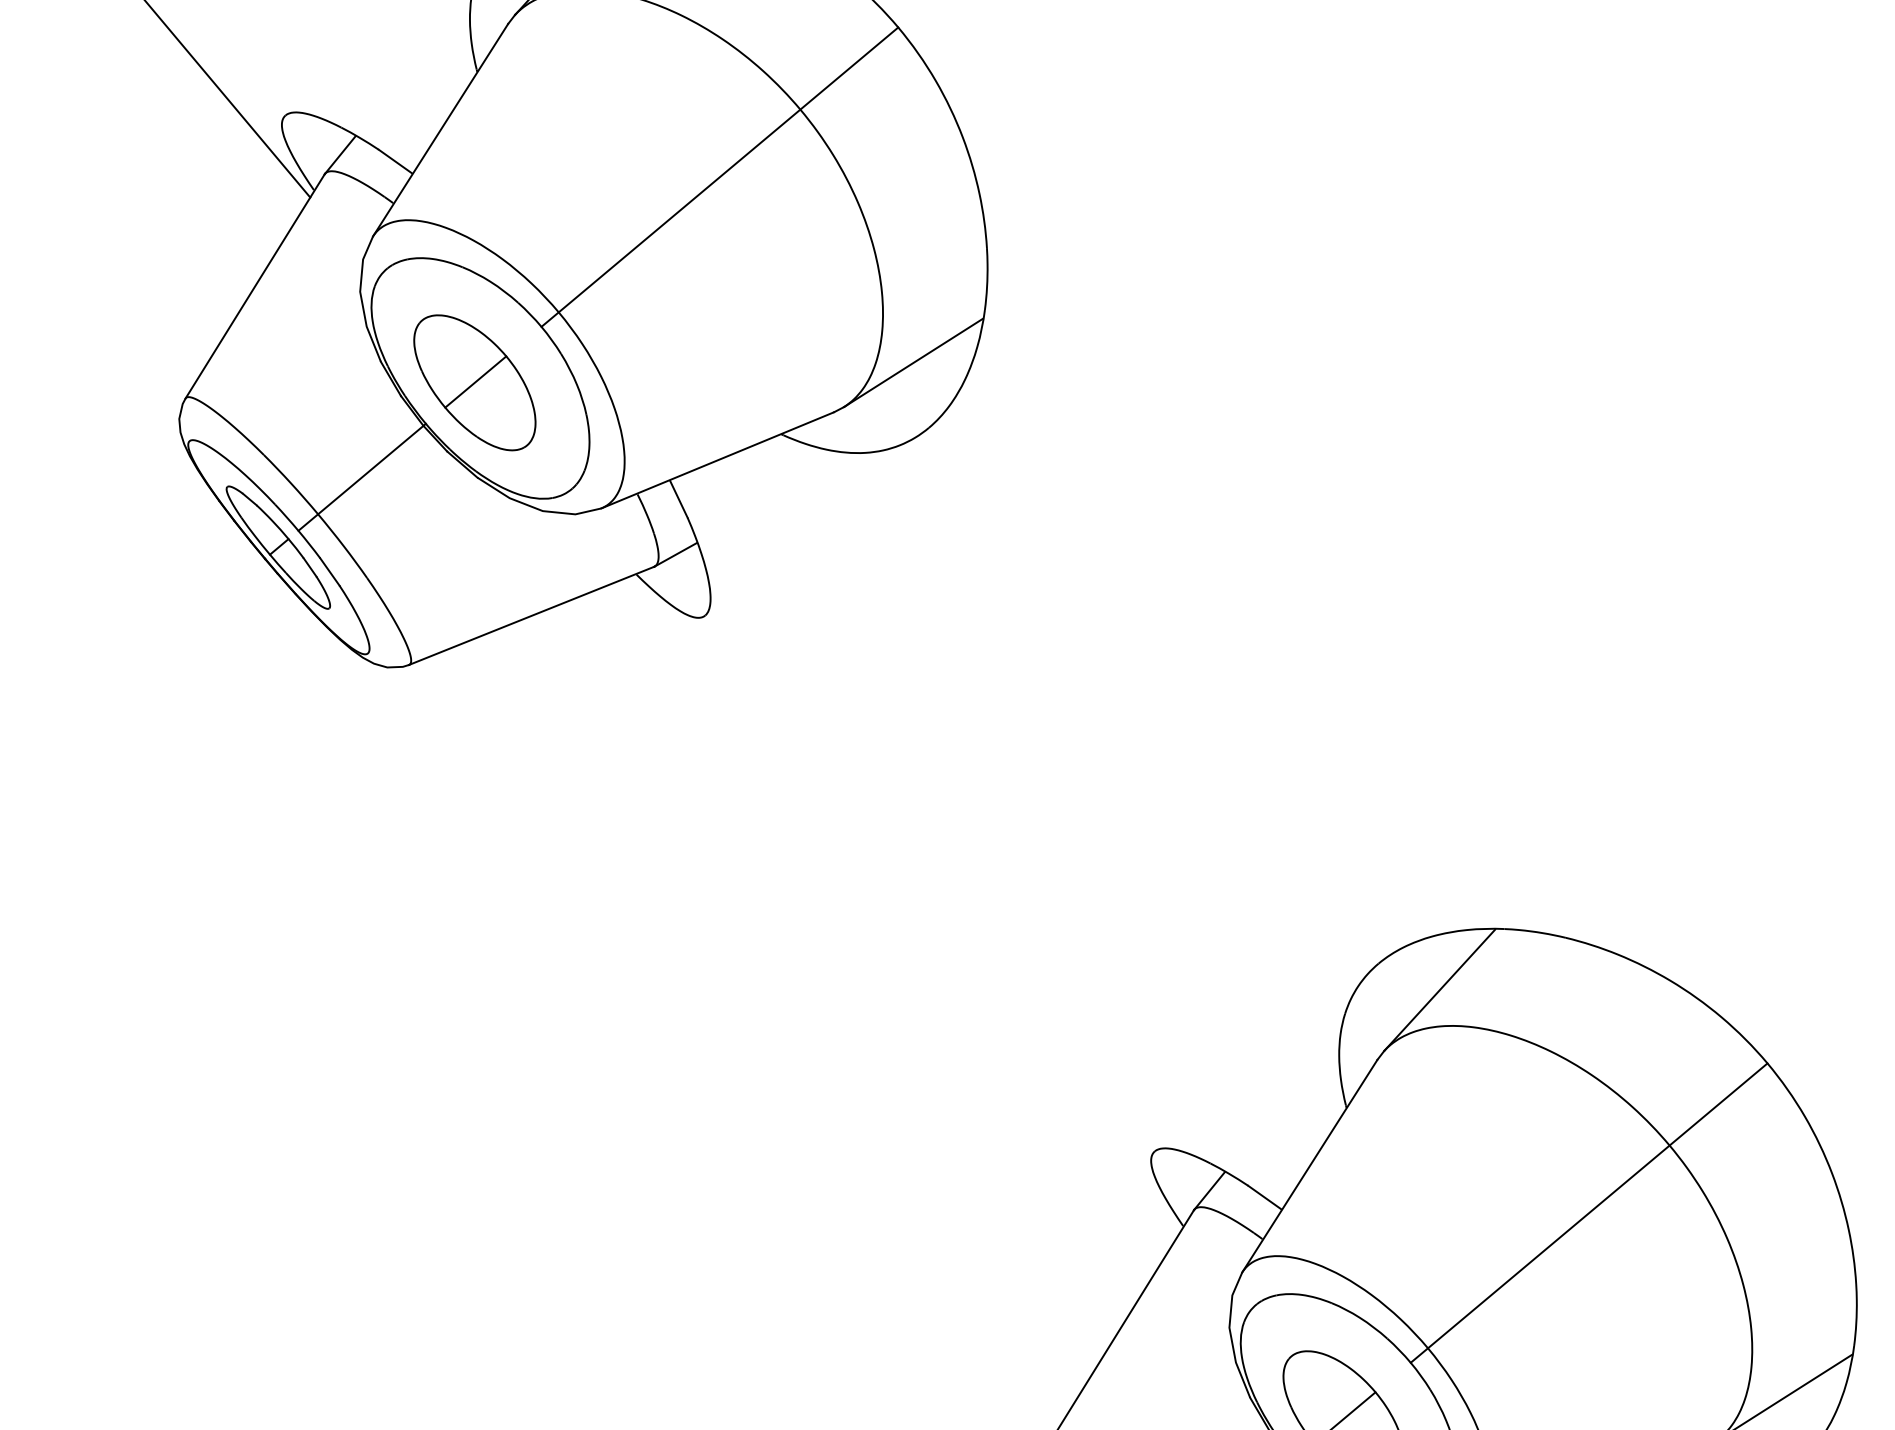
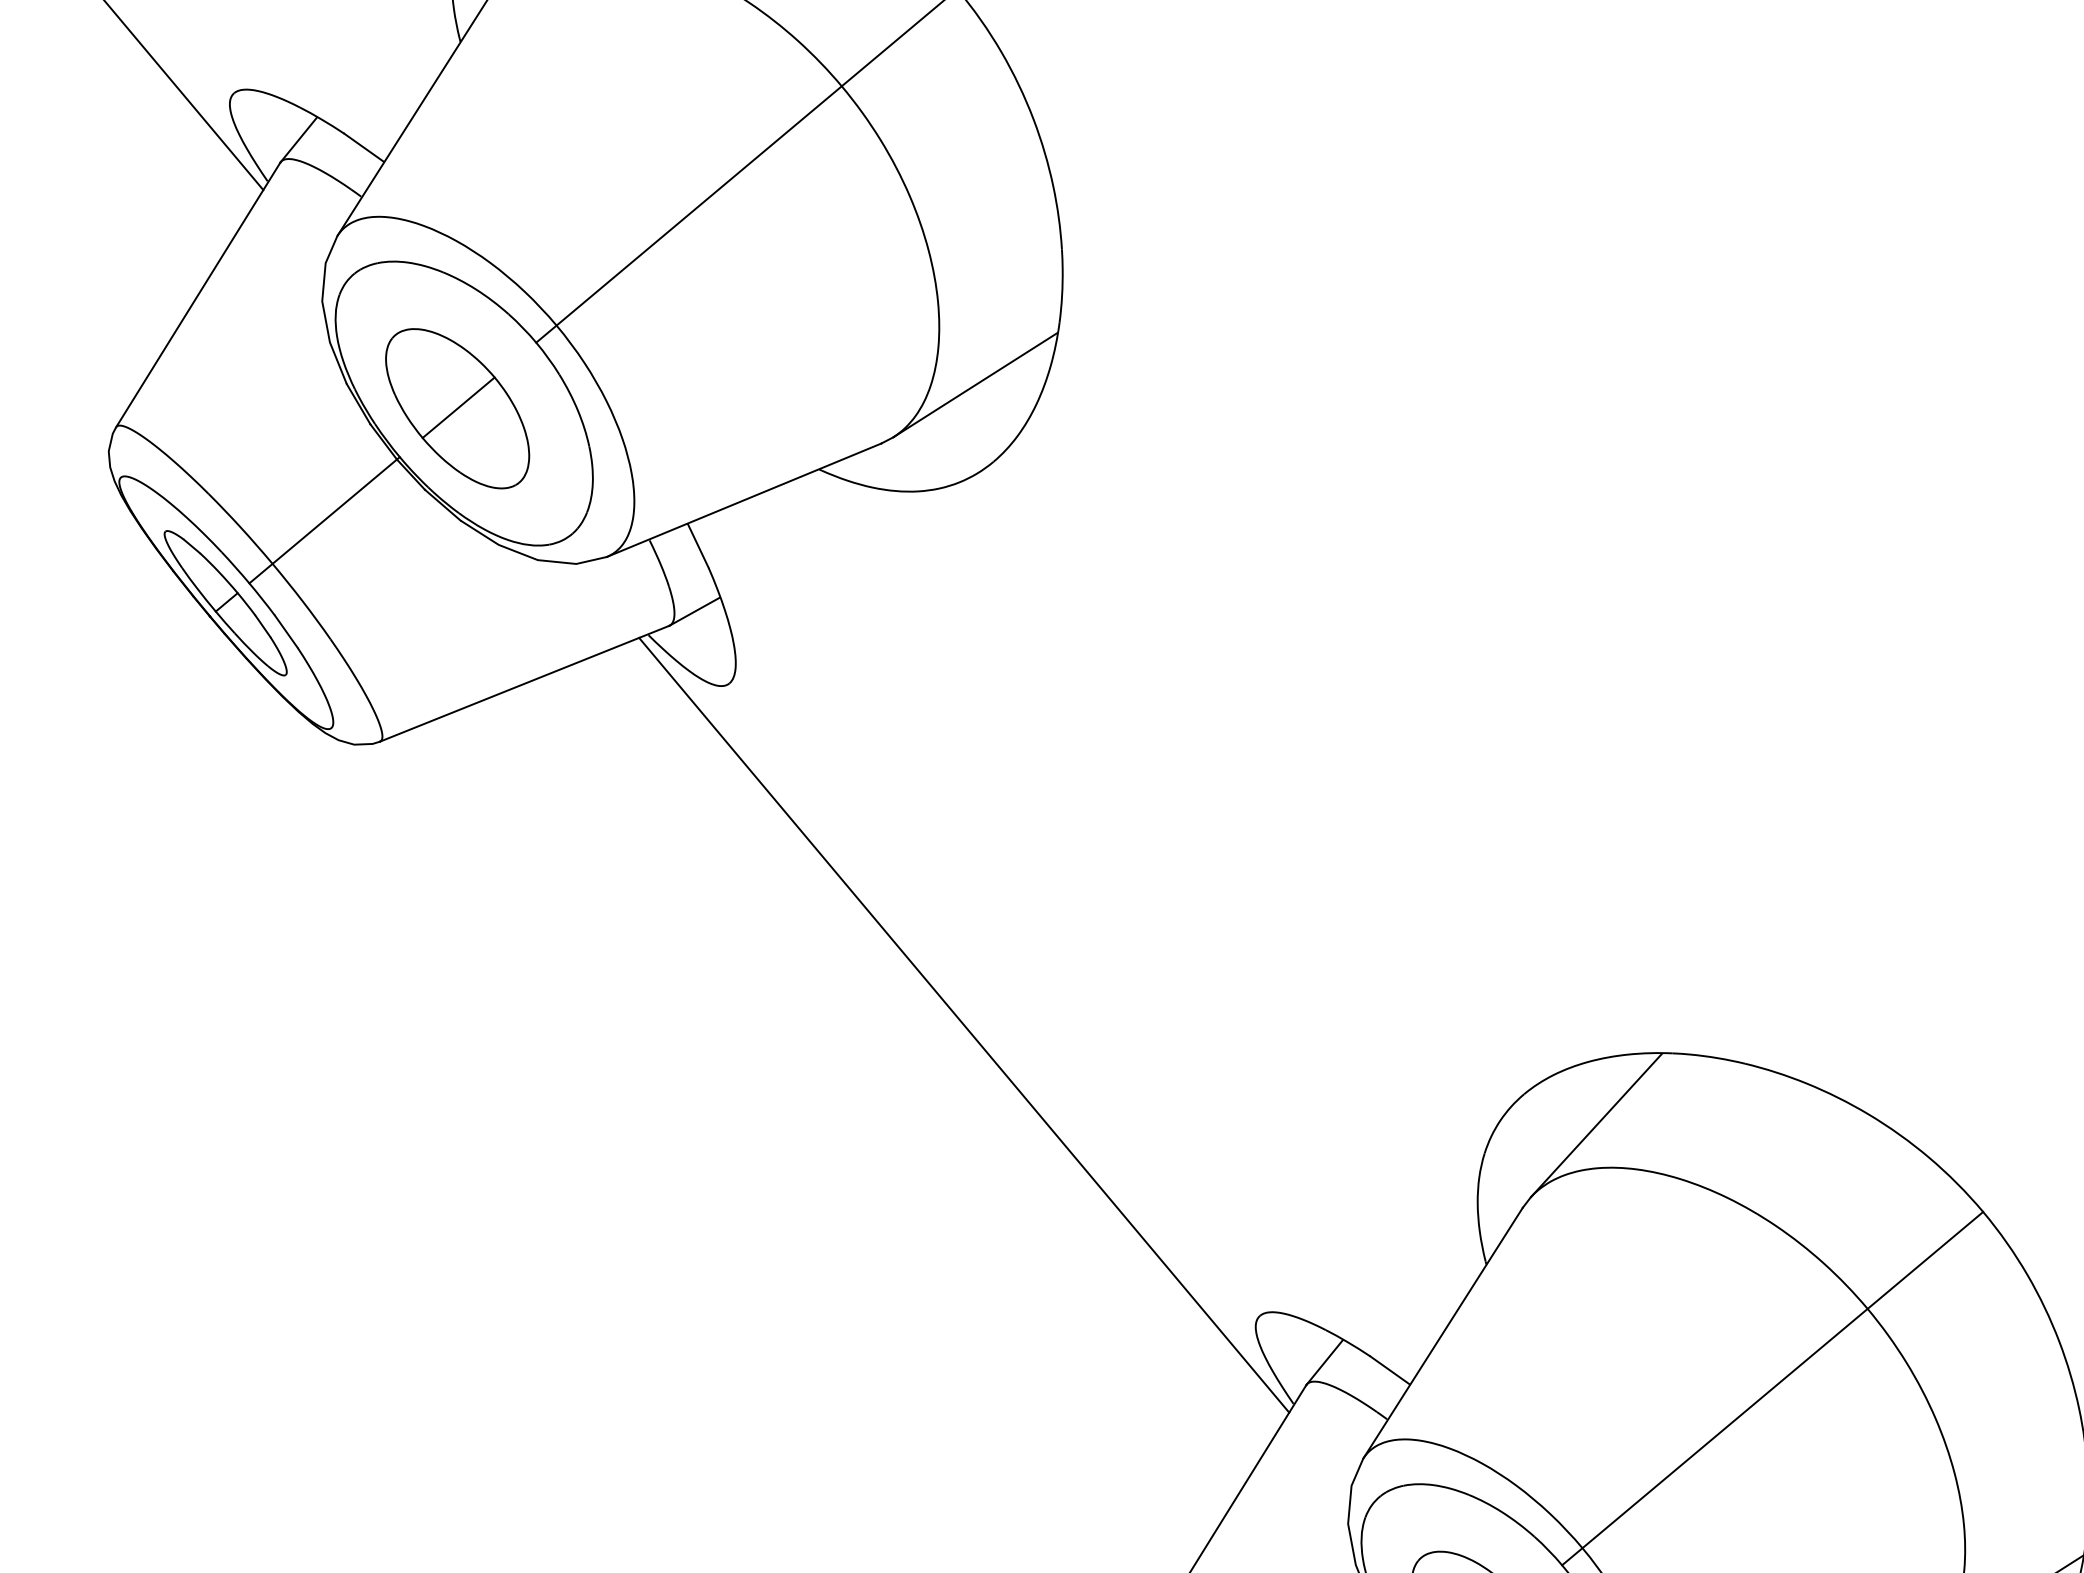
line: (903, 905) -> (963, 1025), added

